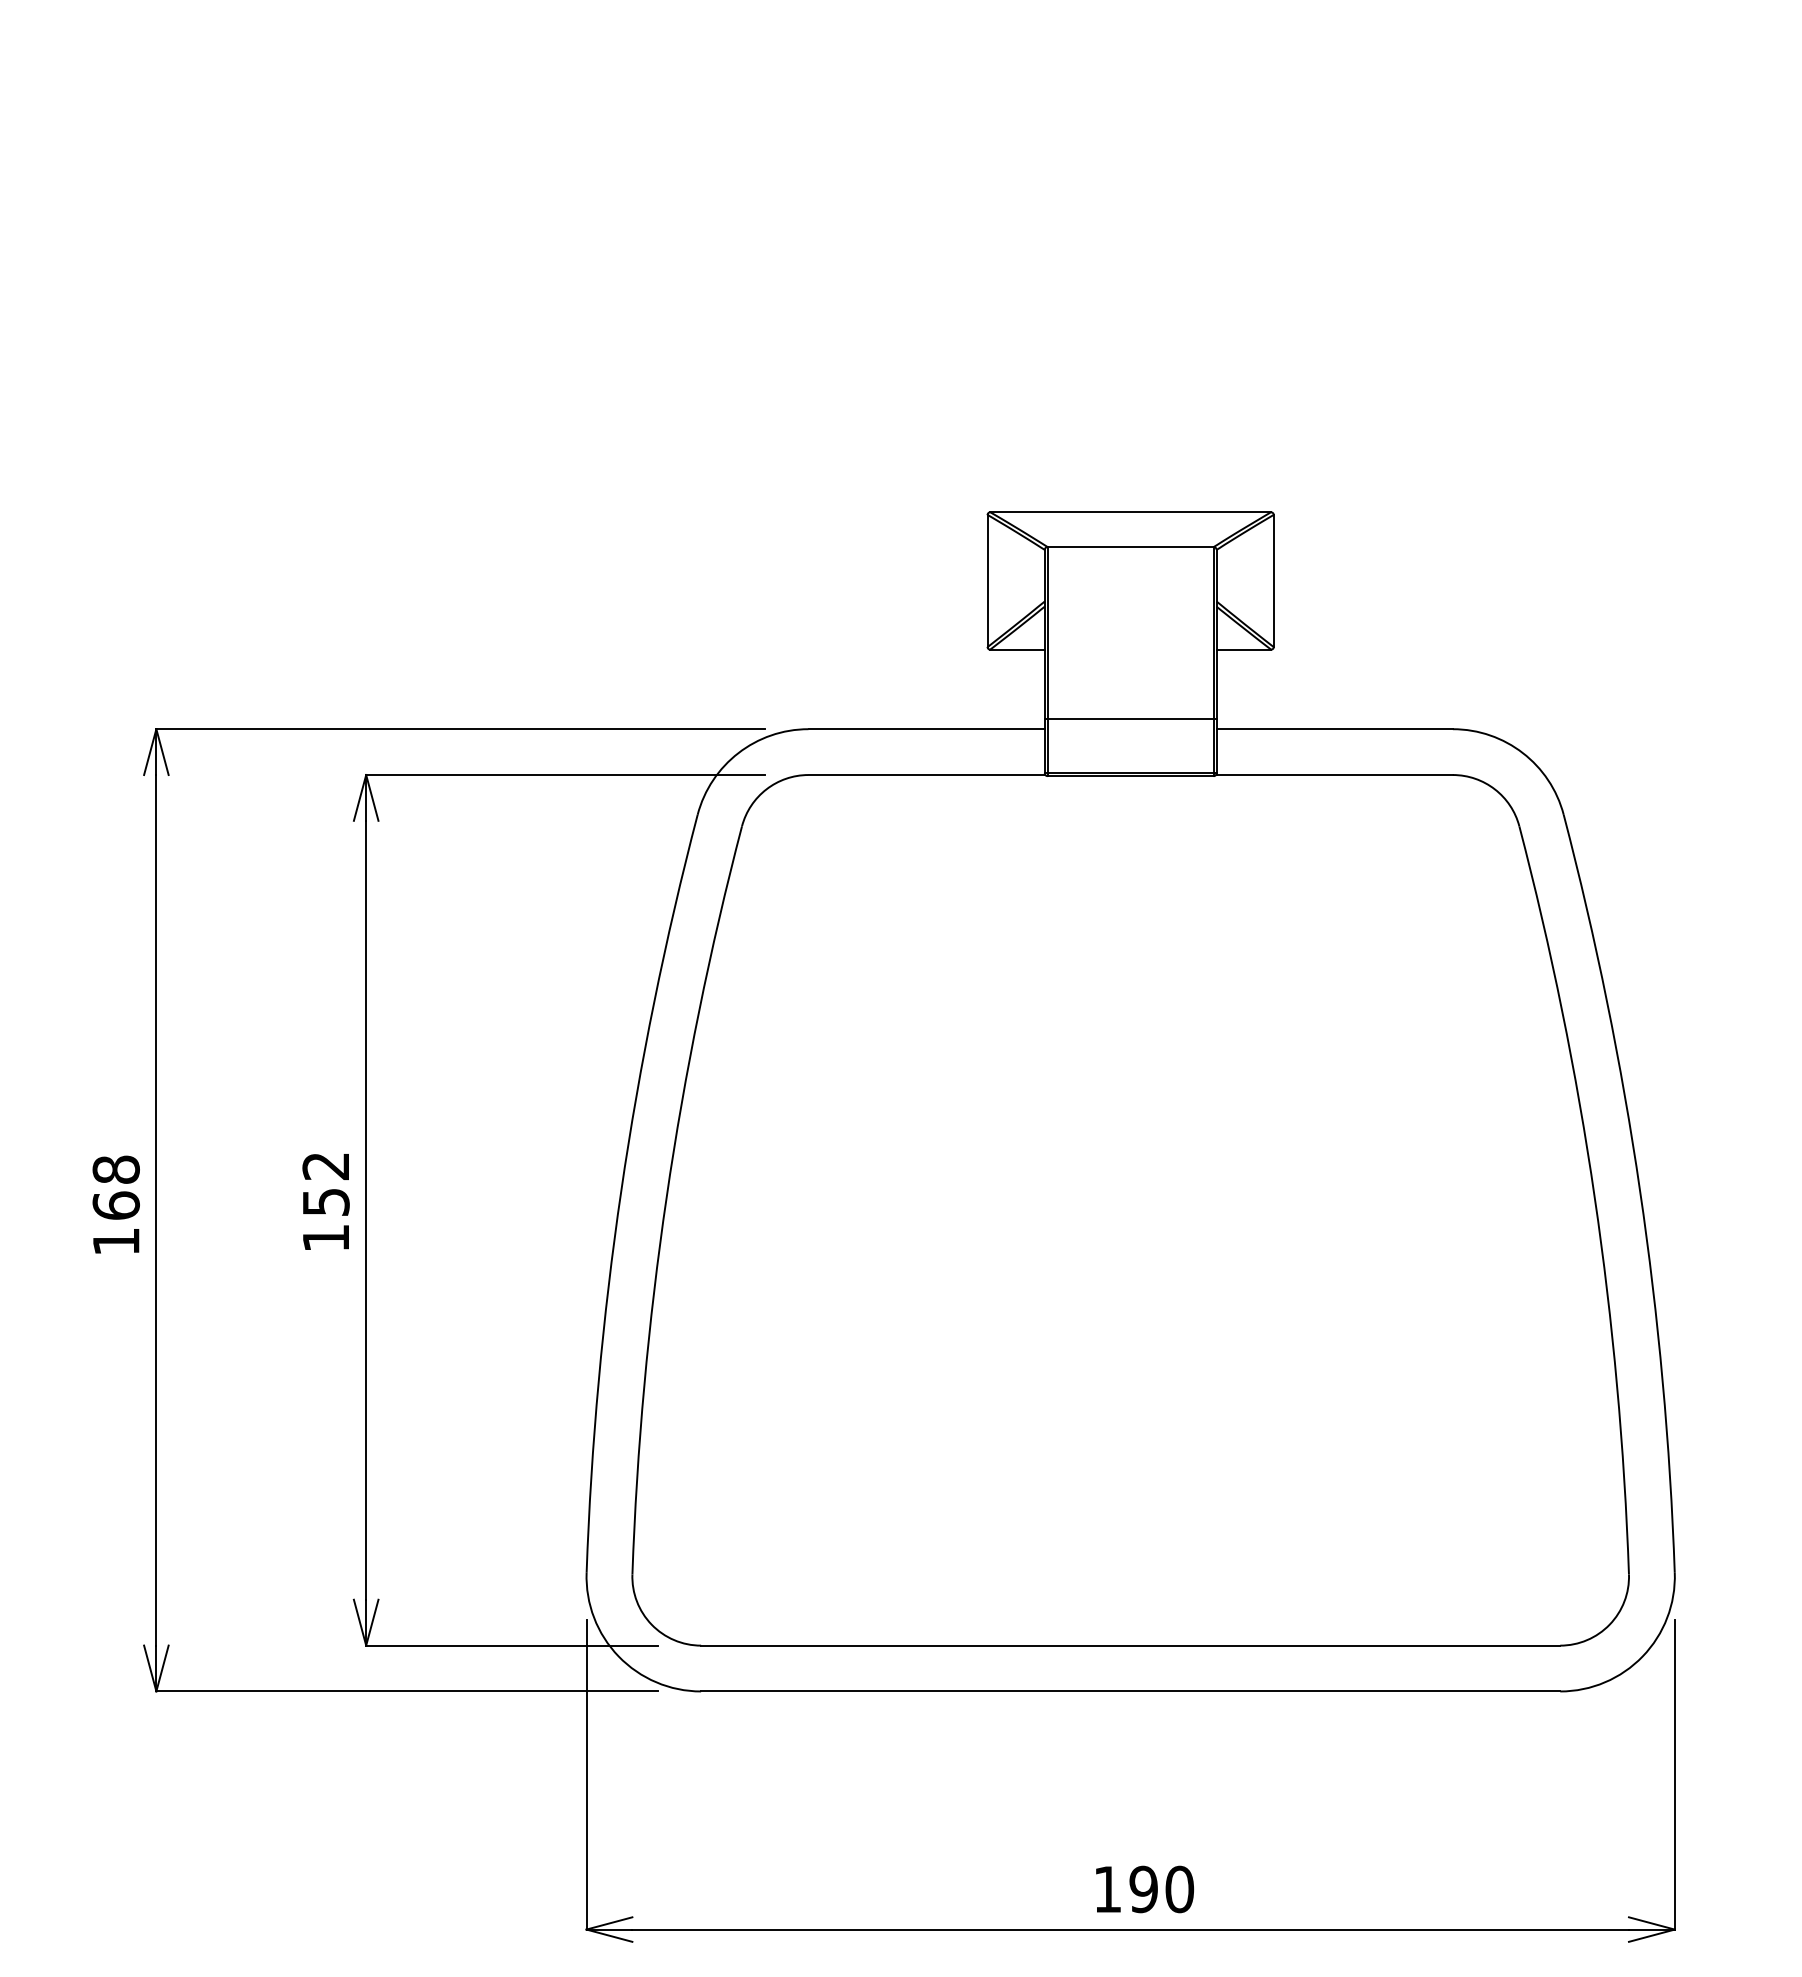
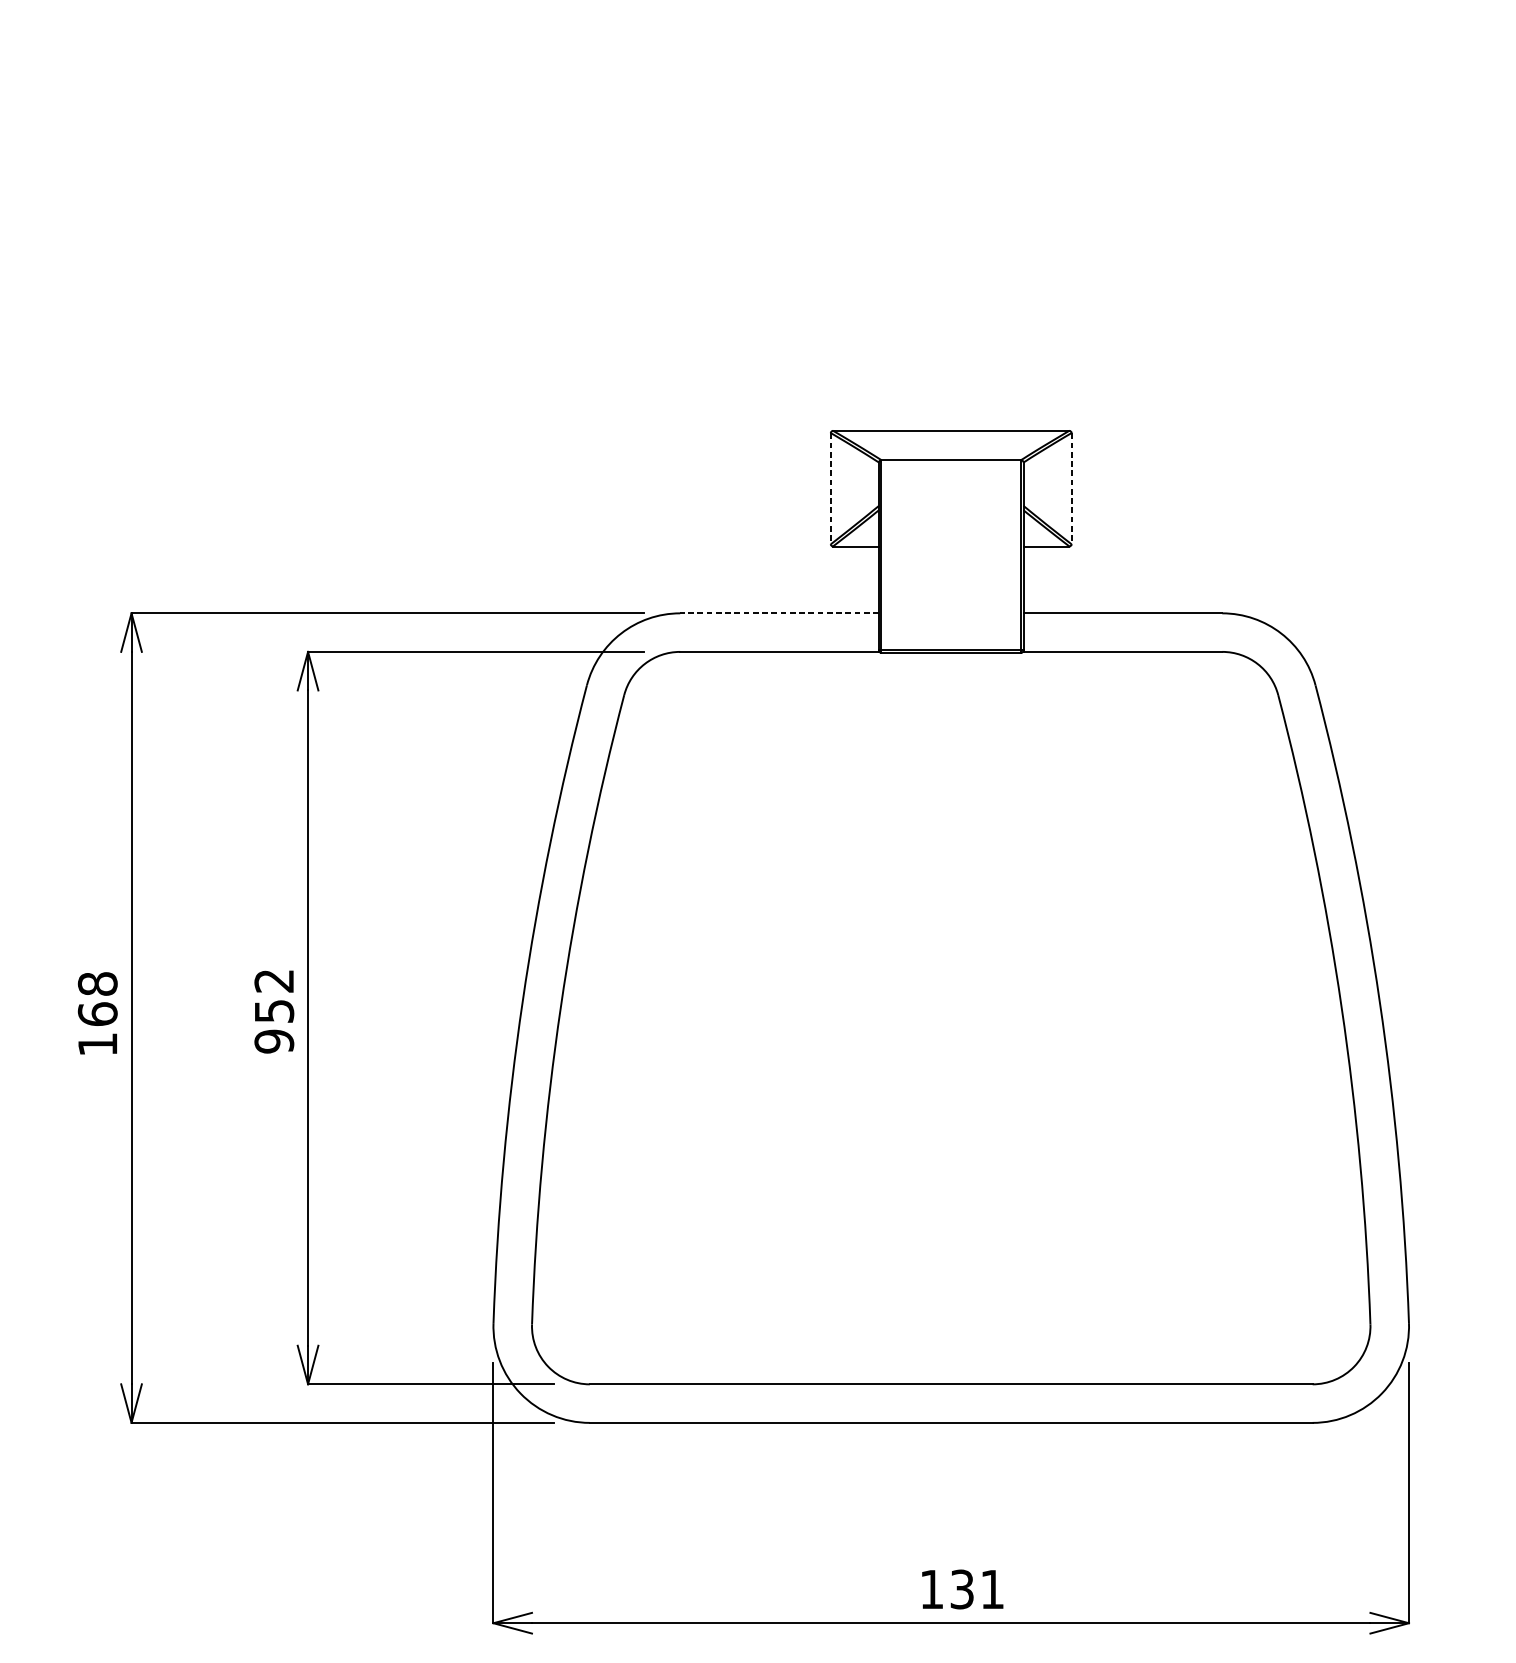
line: (987, 581) -> (830, 489), solid -> dashed
line: (1273, 581) -> (1071, 489), solid -> dashed
line: (1130, 718) -> (951, 604), removed
line: (926, 729) -> (779, 613), solid -> dashed
text: (325, 1238) -> (273, 1041), 152 -> 952
text: (1161, 1889) -> (977, 1589), 190 -> 131

